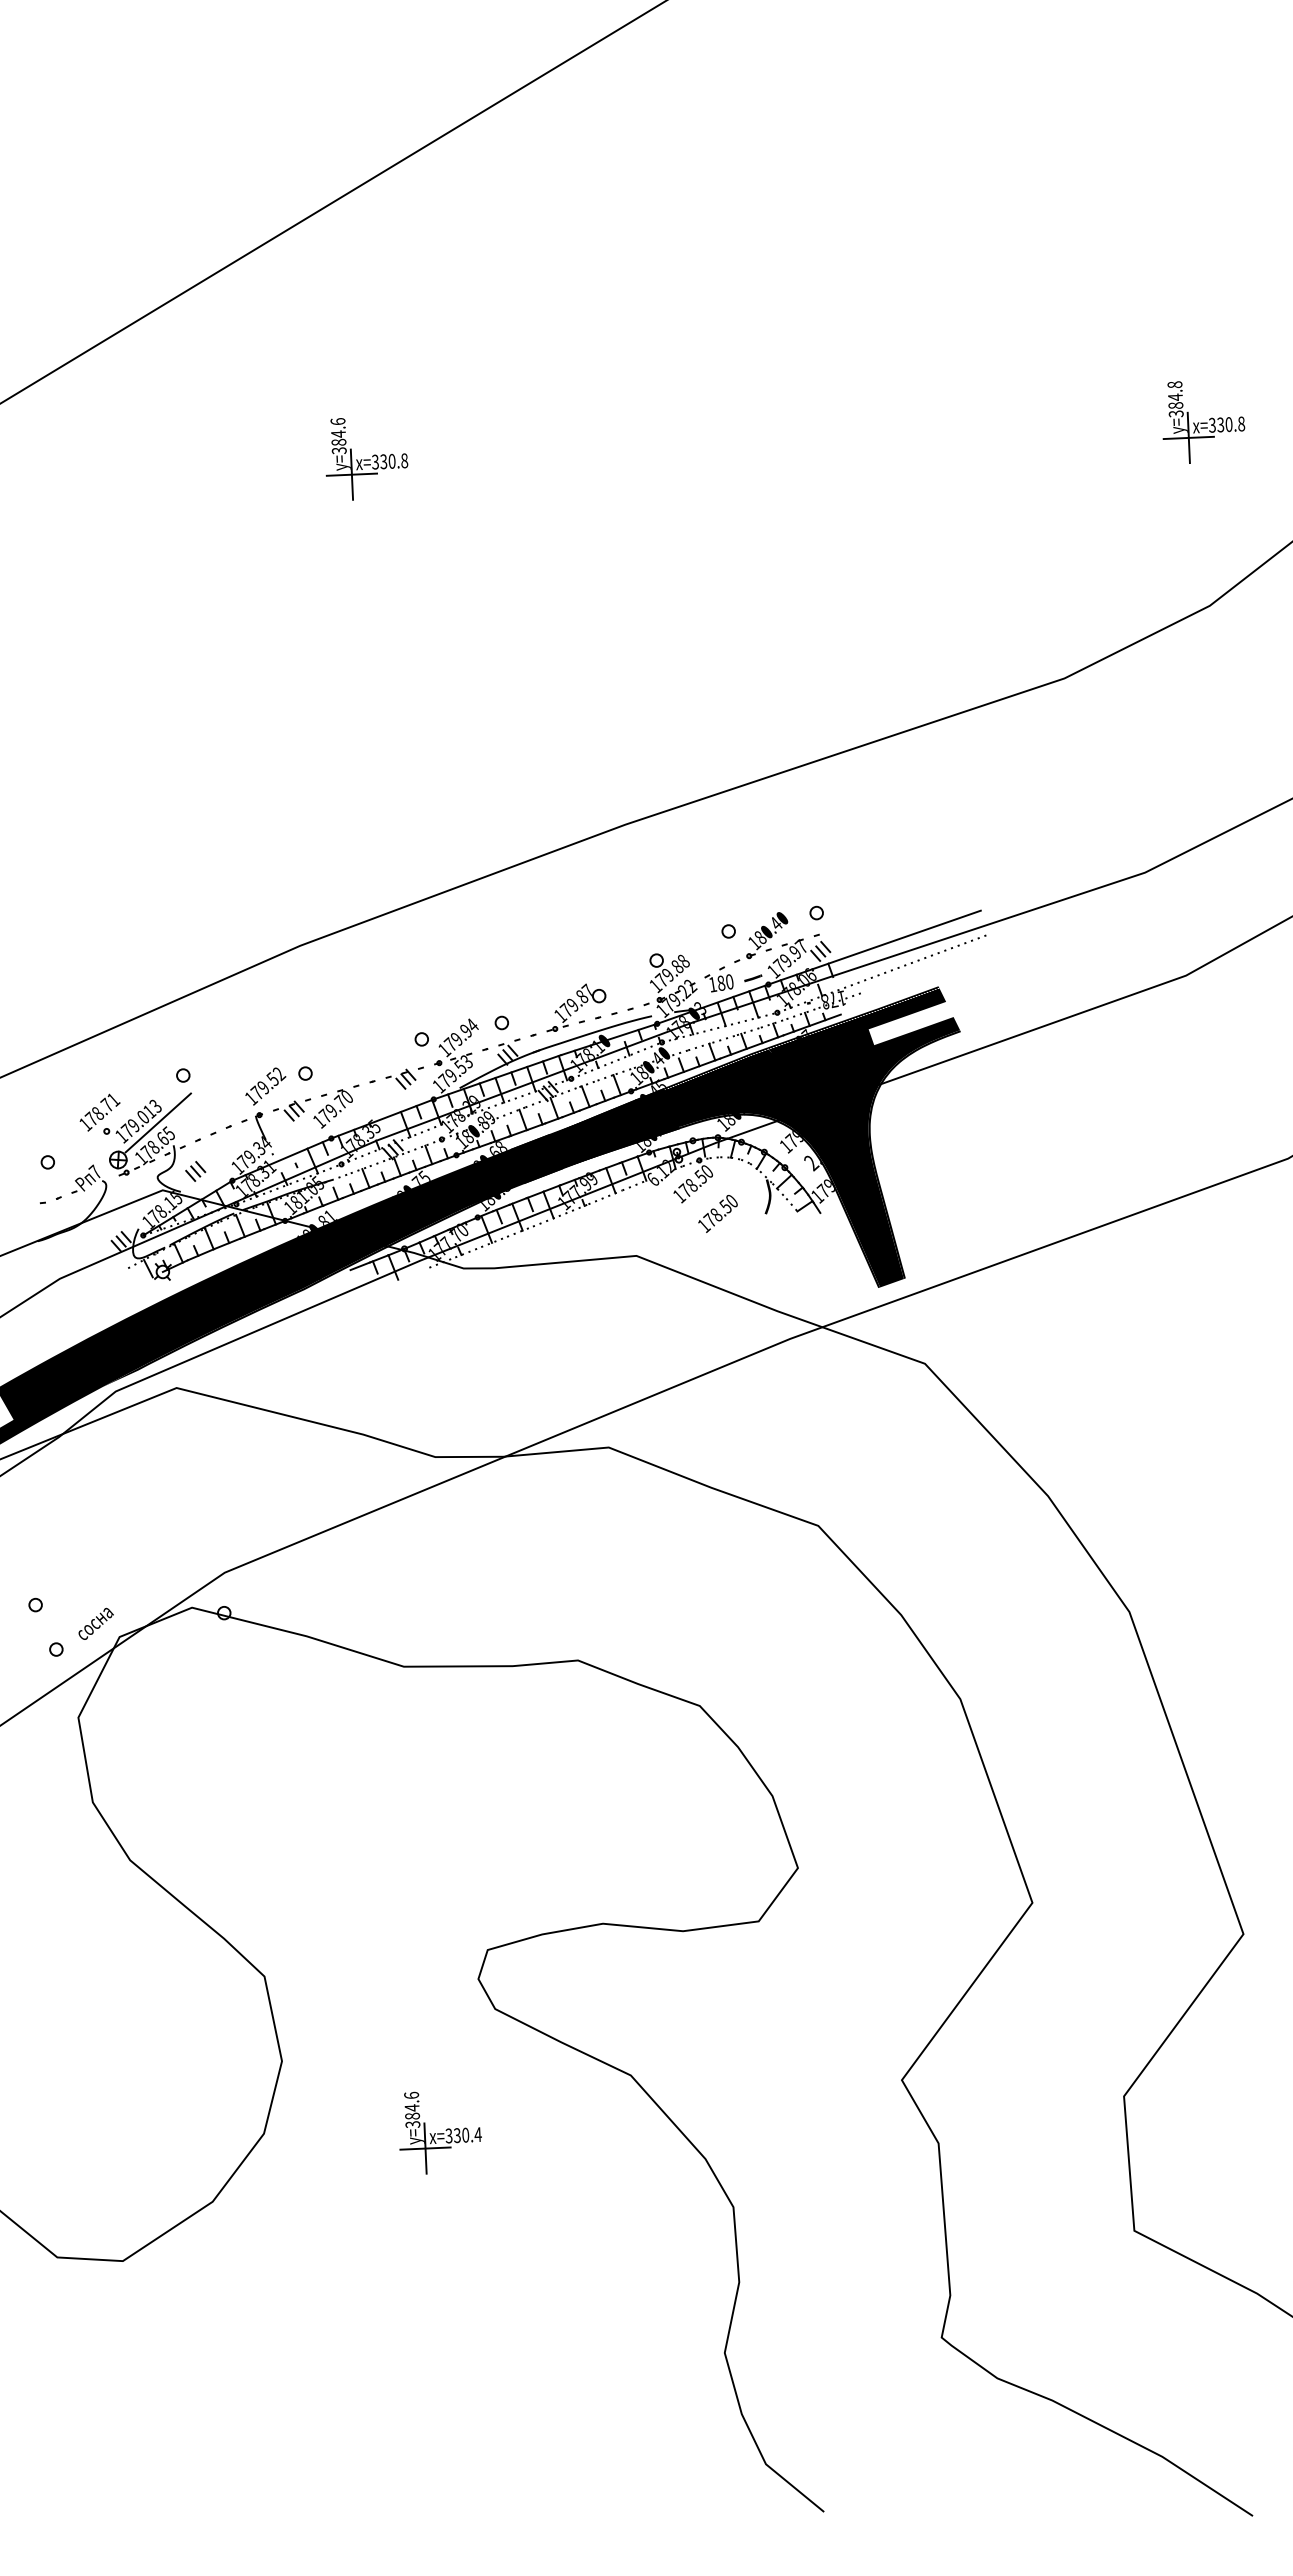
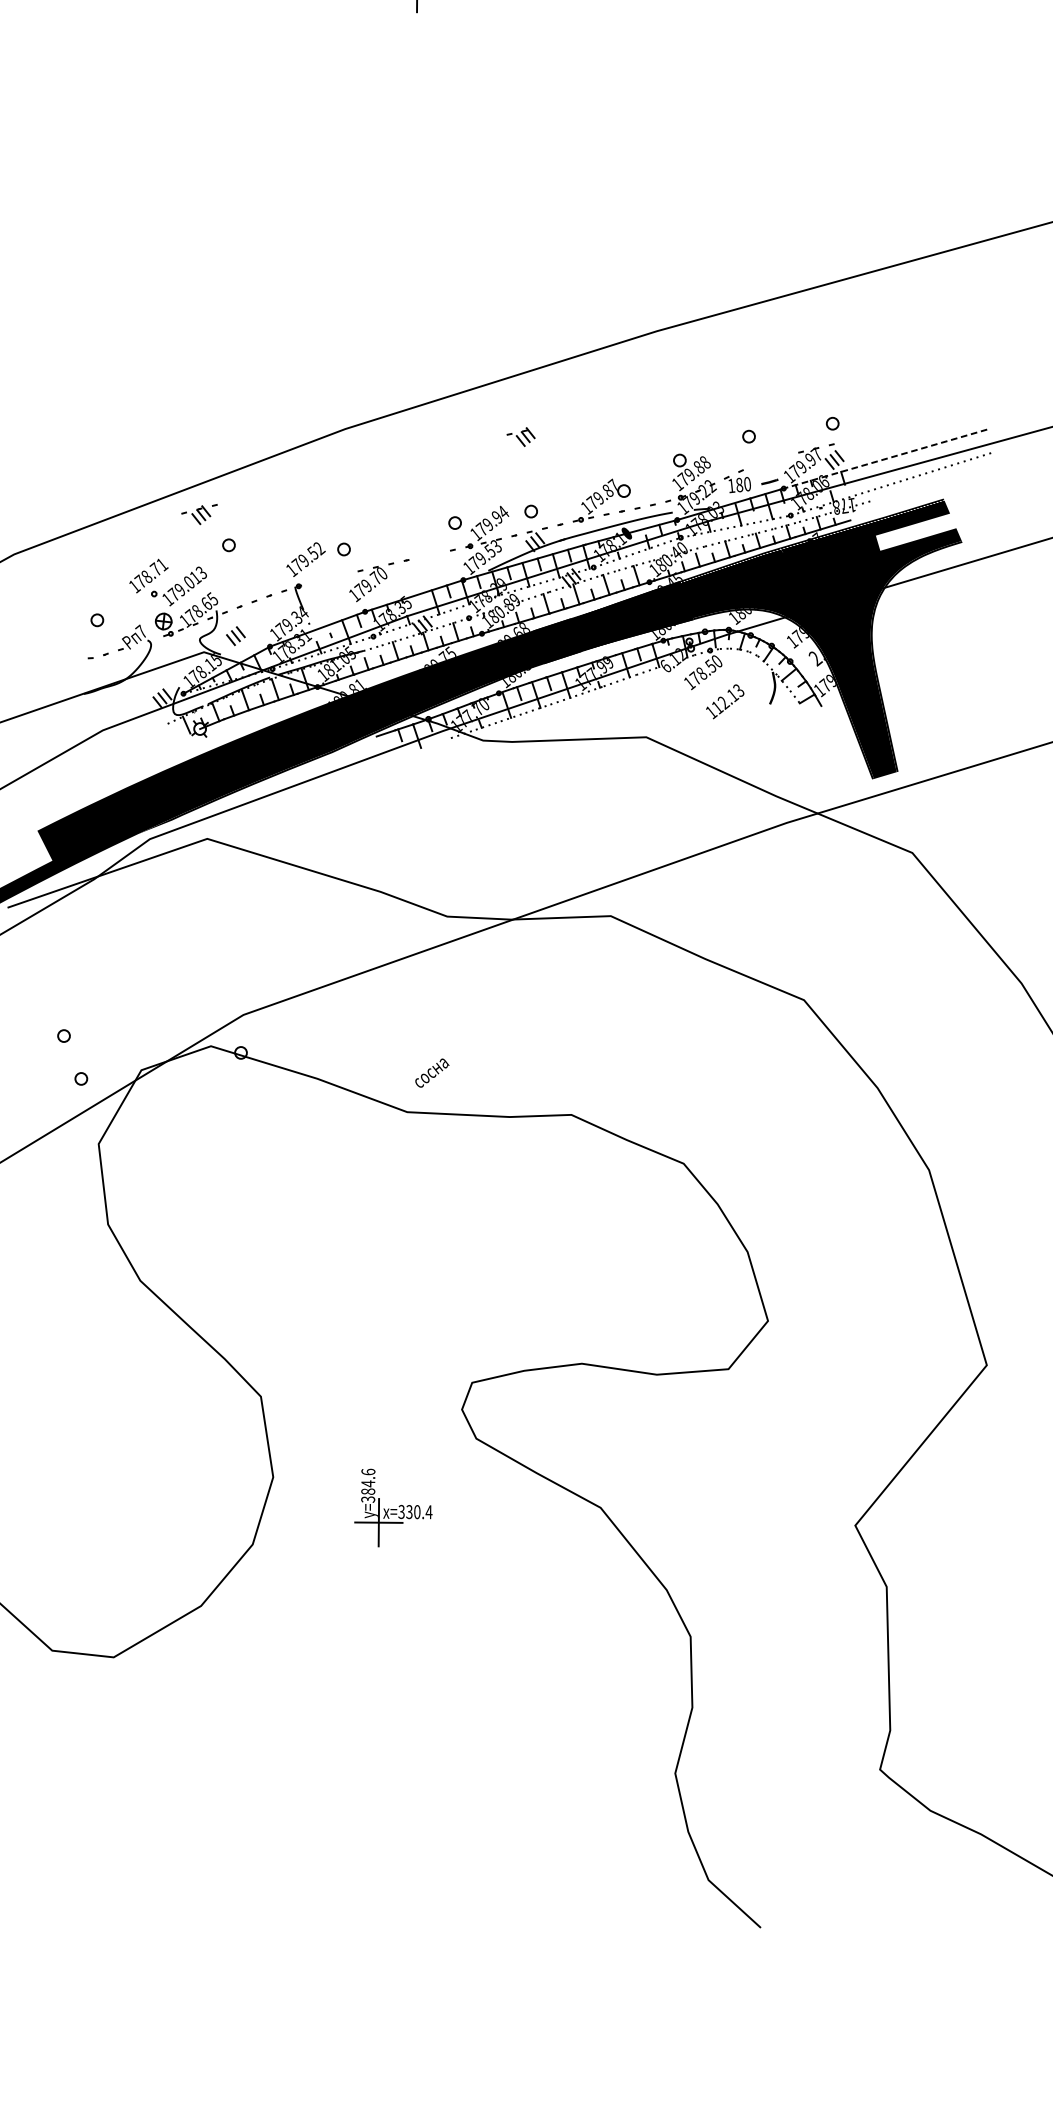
part: (761, 937) -> (779, 443), removed
line: (874, 947) -> (885, 458), solid -> dashed
part: (400, 1078) -> (520, 436), moved
part: (292, 1109) -> (199, 513), moved
line: (157, 1122) -> (202, 588), removed
text: (720, 1211) -> (727, 699), 178.50 -> 112.13
text: (95, 1623) -> (431, 1072), moved
part: (440, 2132) -> (393, 1508), moved

